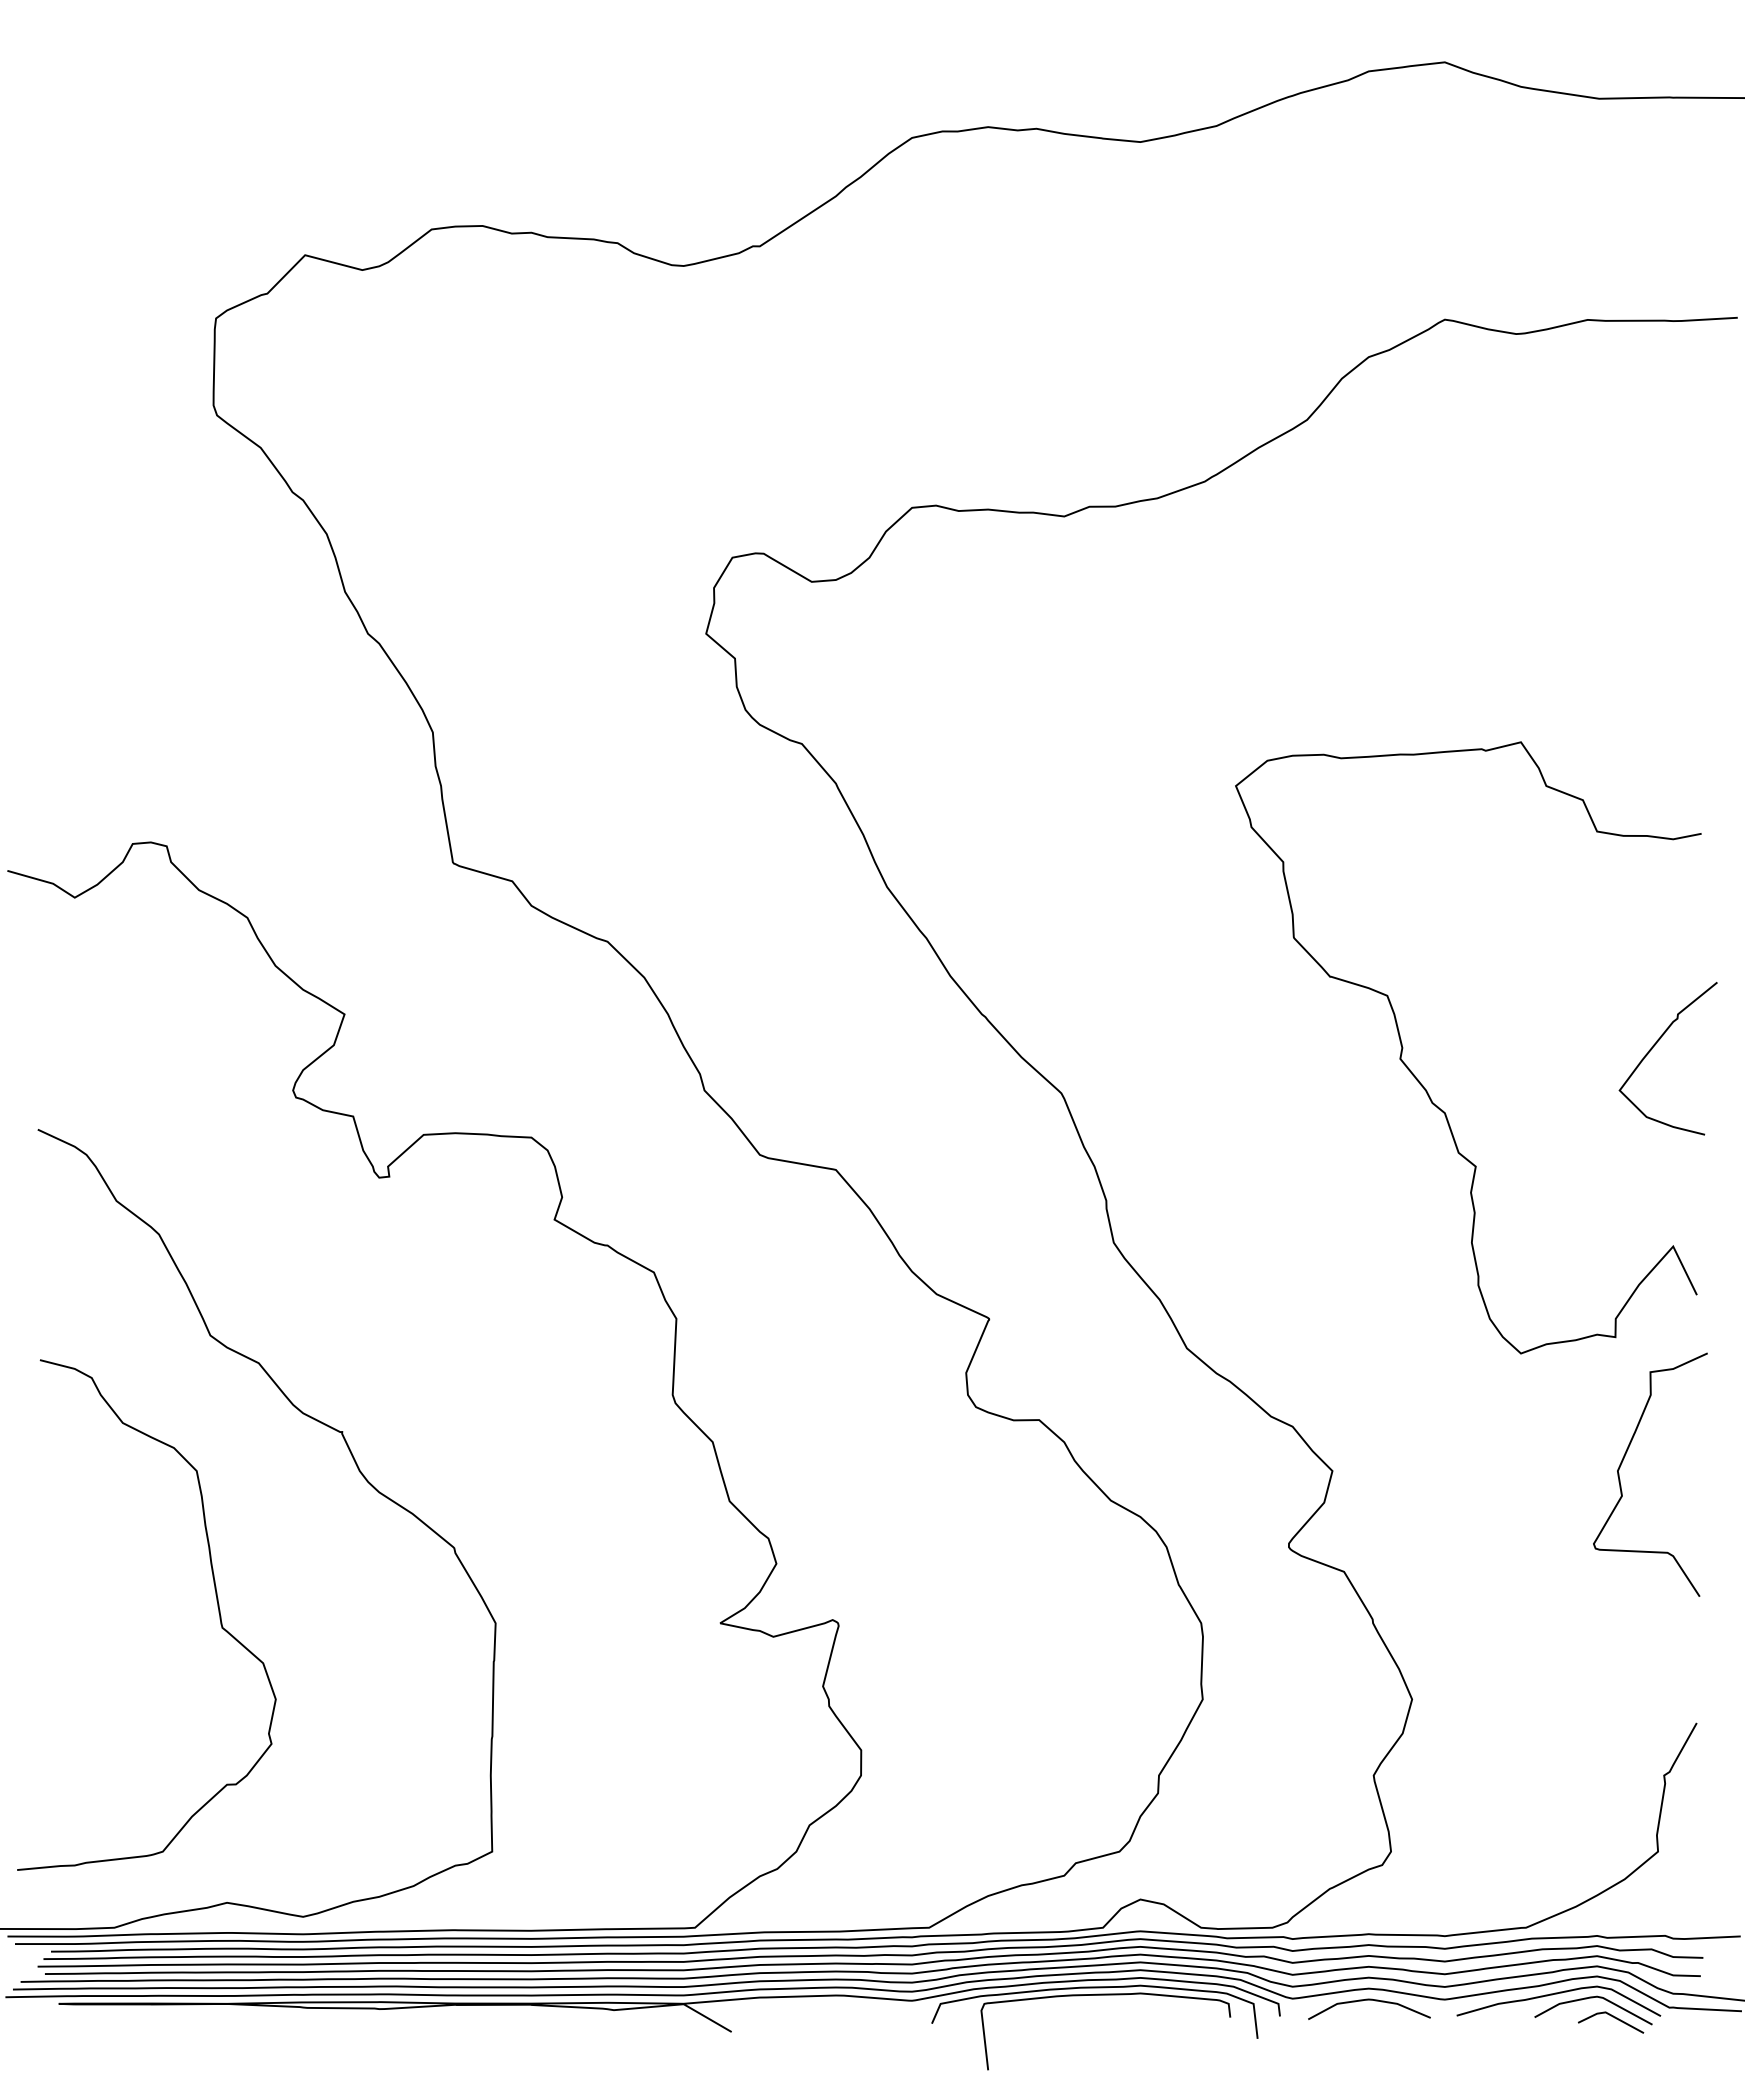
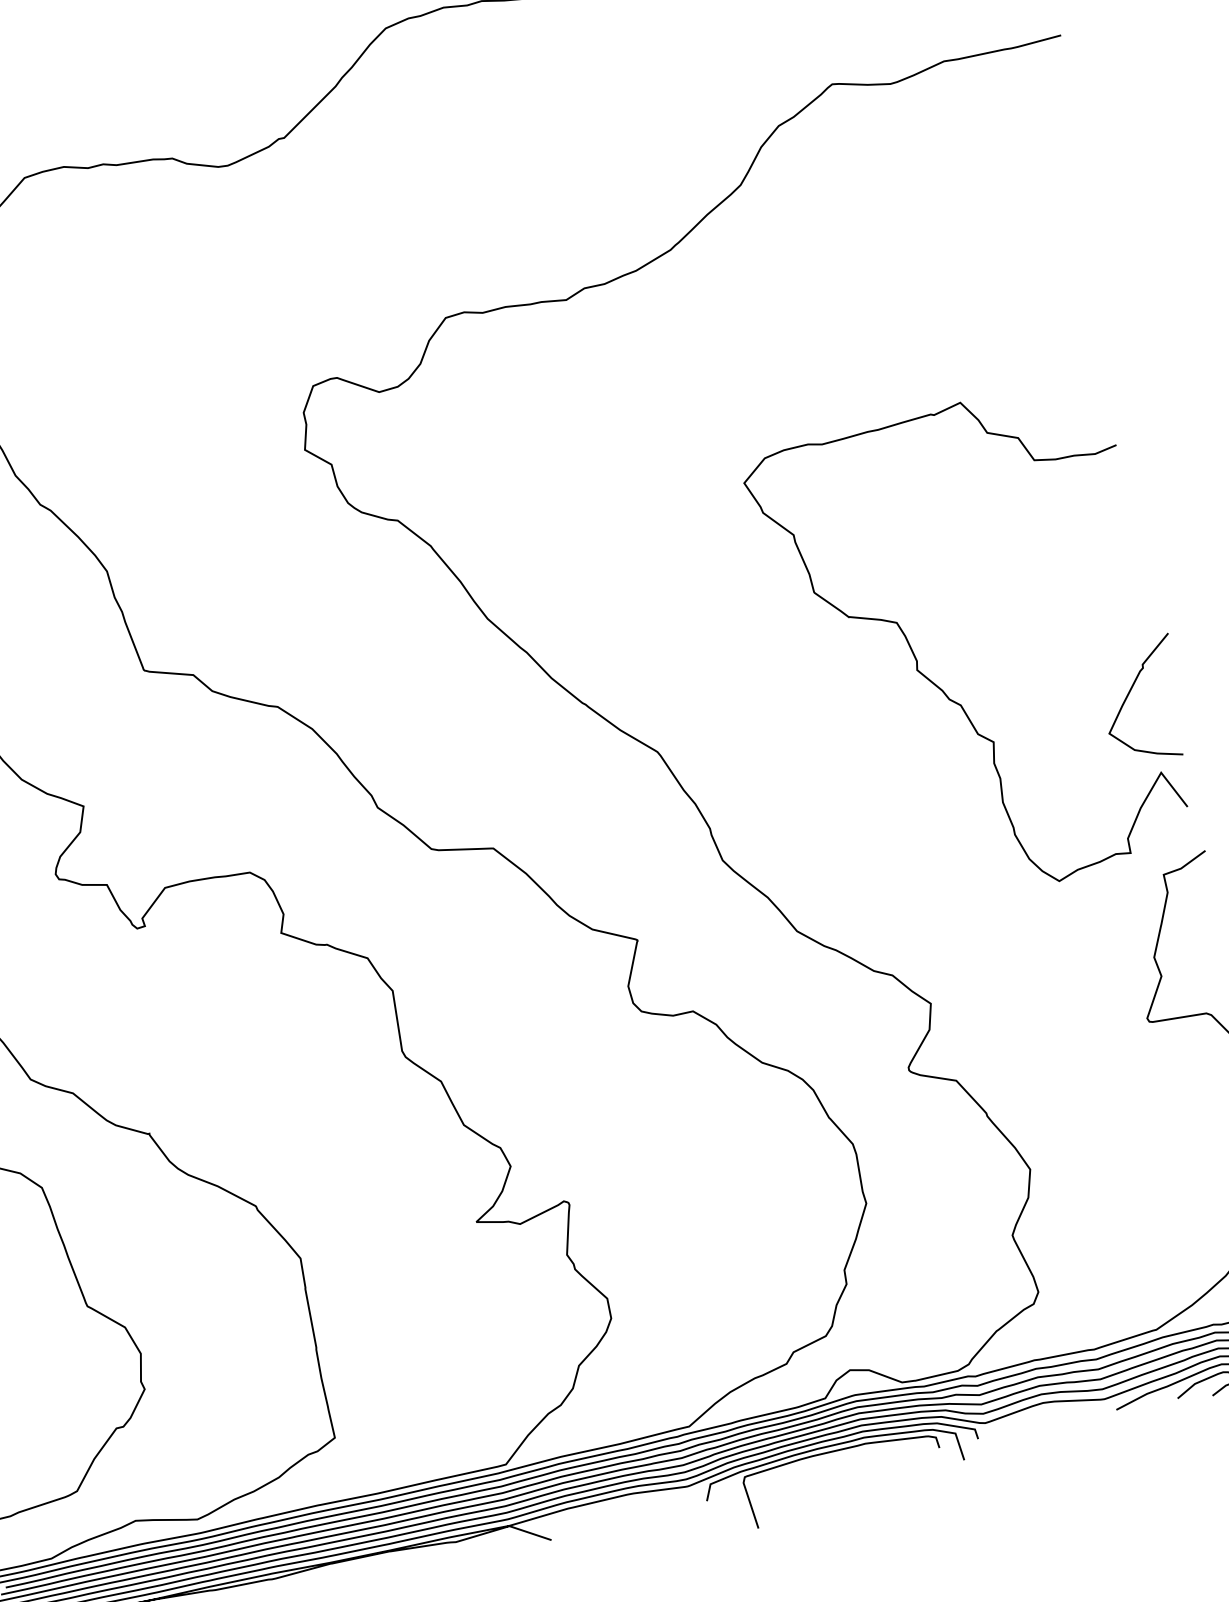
curve: (1652, 1049) -> (1128, 696), moved
curve: (1369, 2000) -> (1045, 1412), removed

